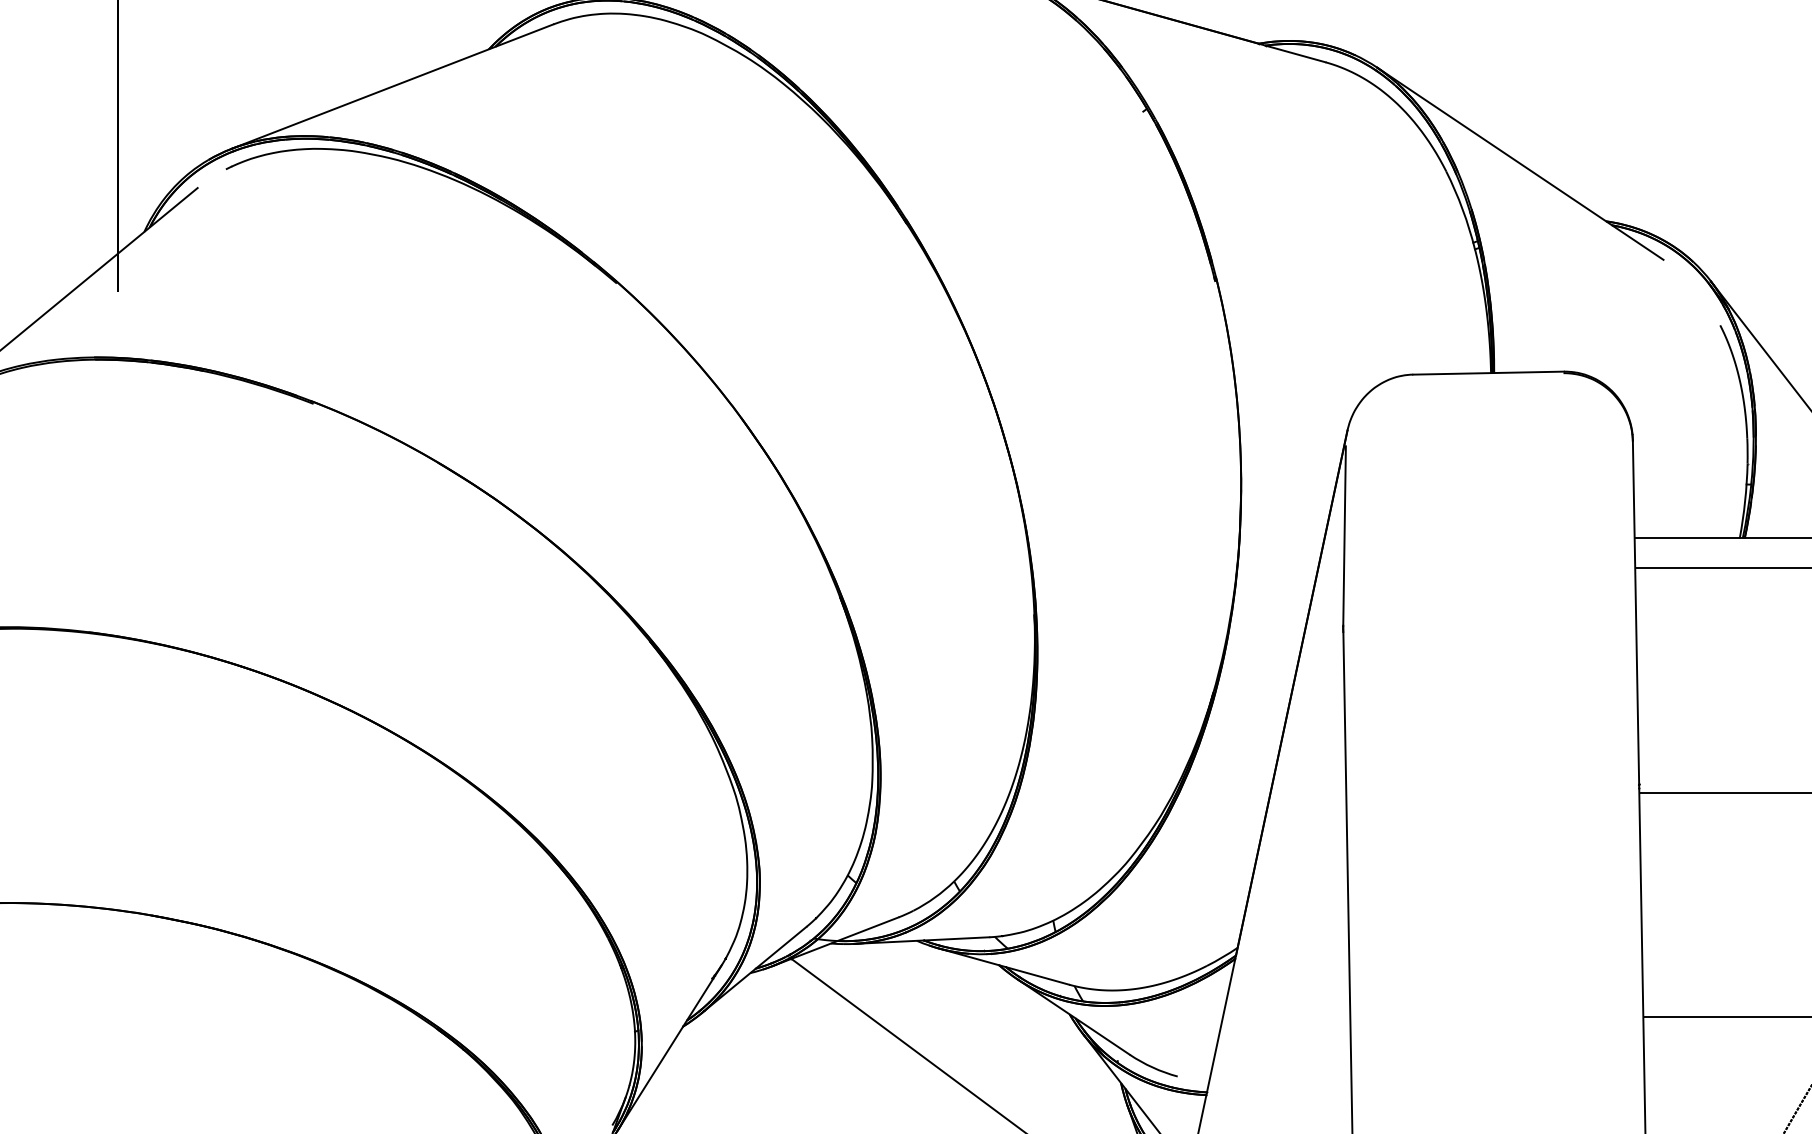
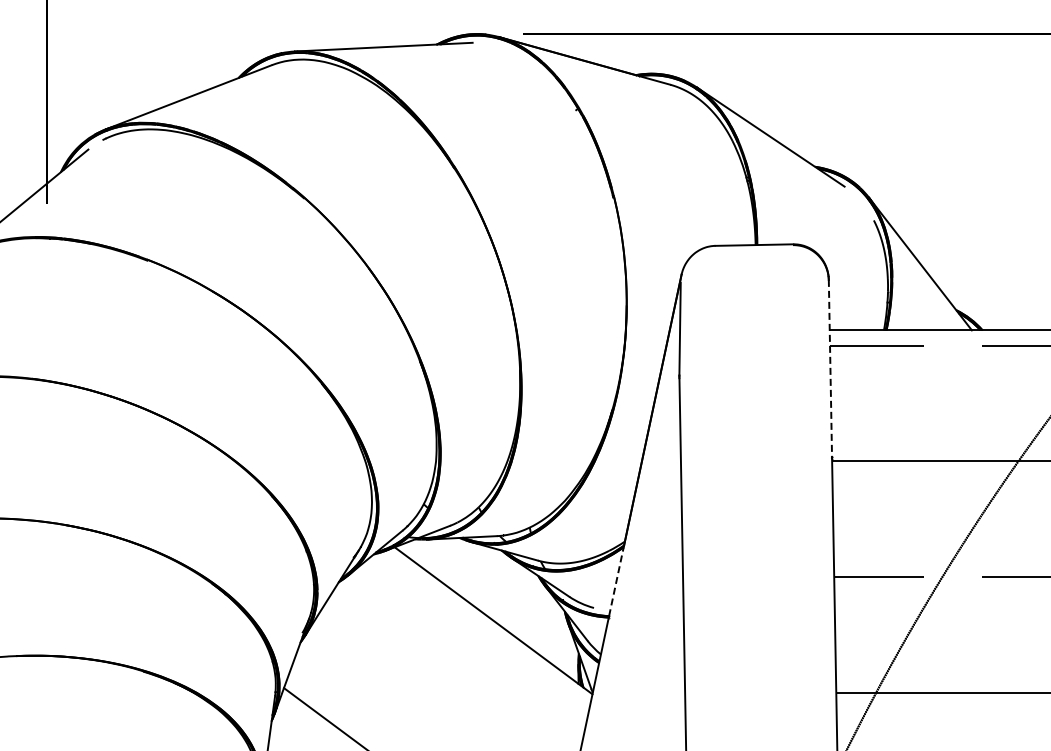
line: (1636, 614) -> (830, 369), solid -> dashed
line: (1221, 1025) -> (616, 581), solid -> dashed

